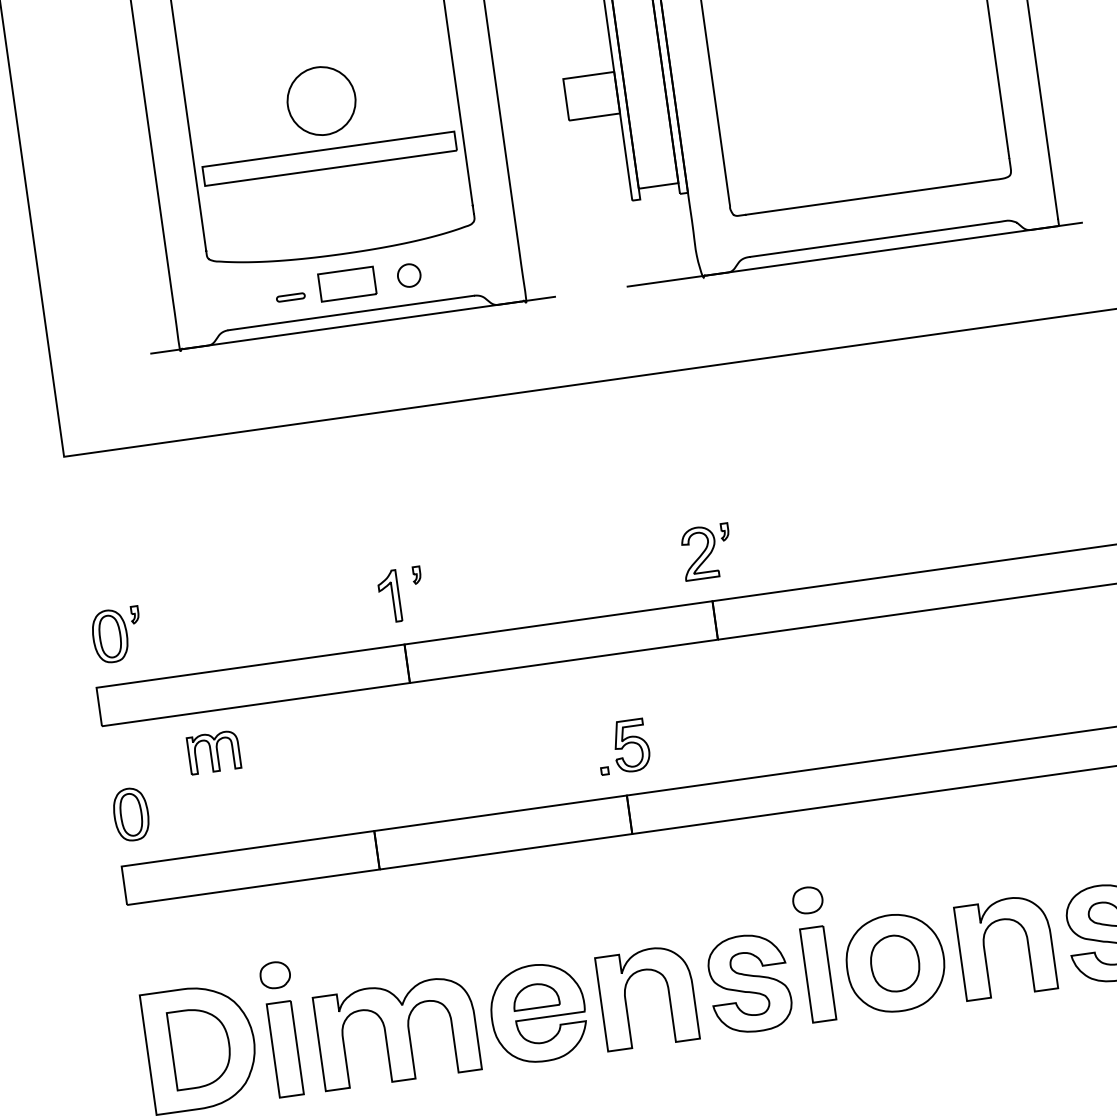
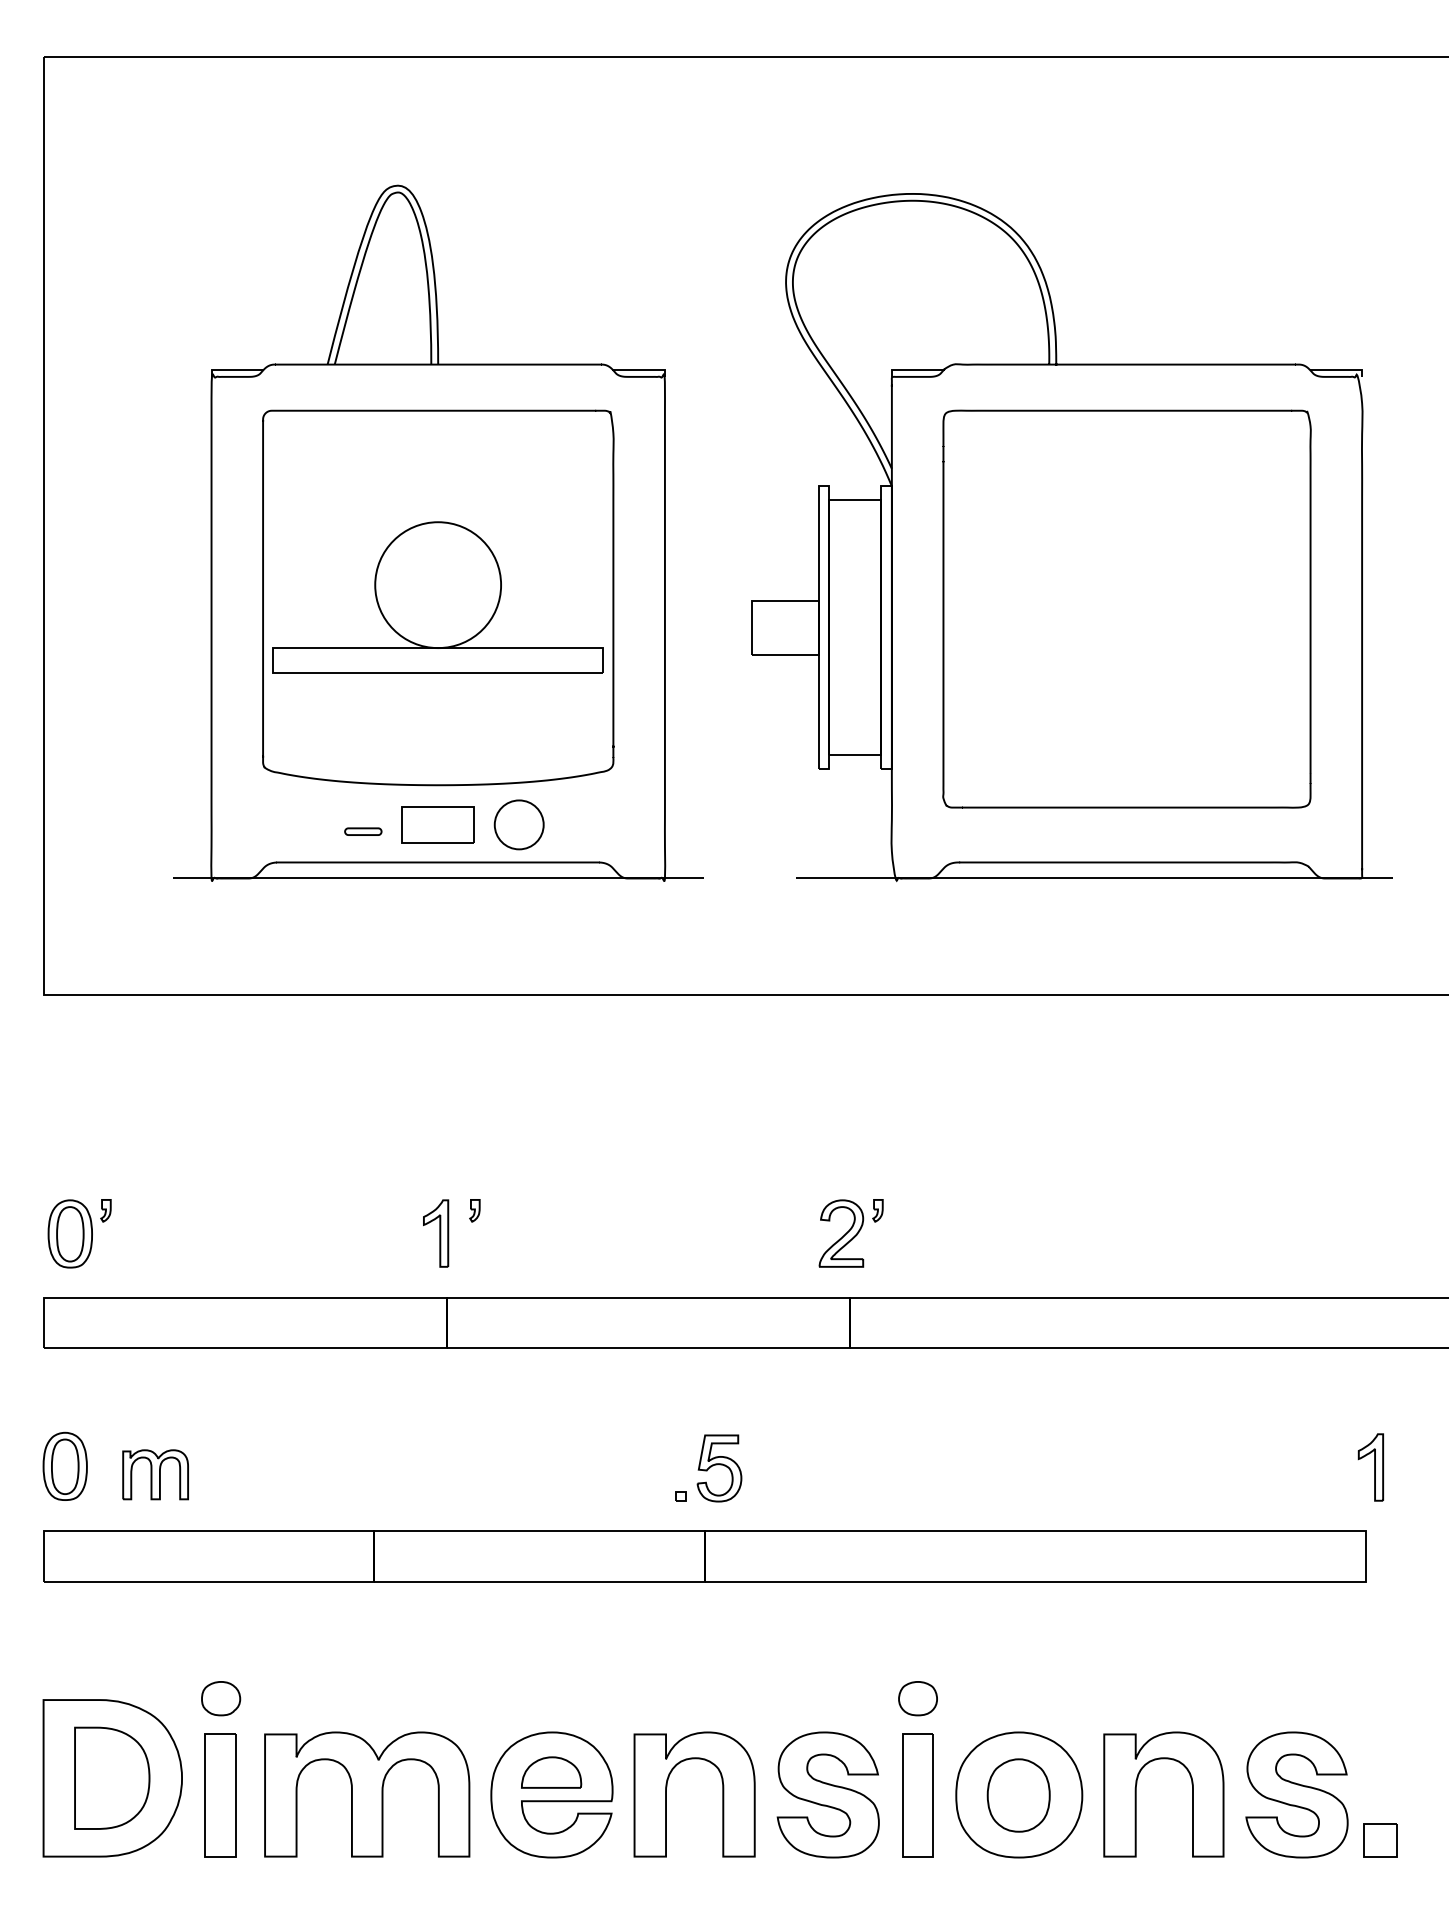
circle: (321, 101) -> (438, 585), size x1.43
circle: (408, 275) -> (518, 824), size x1.67
part: (213, 752) -> (155, 1474), moved

